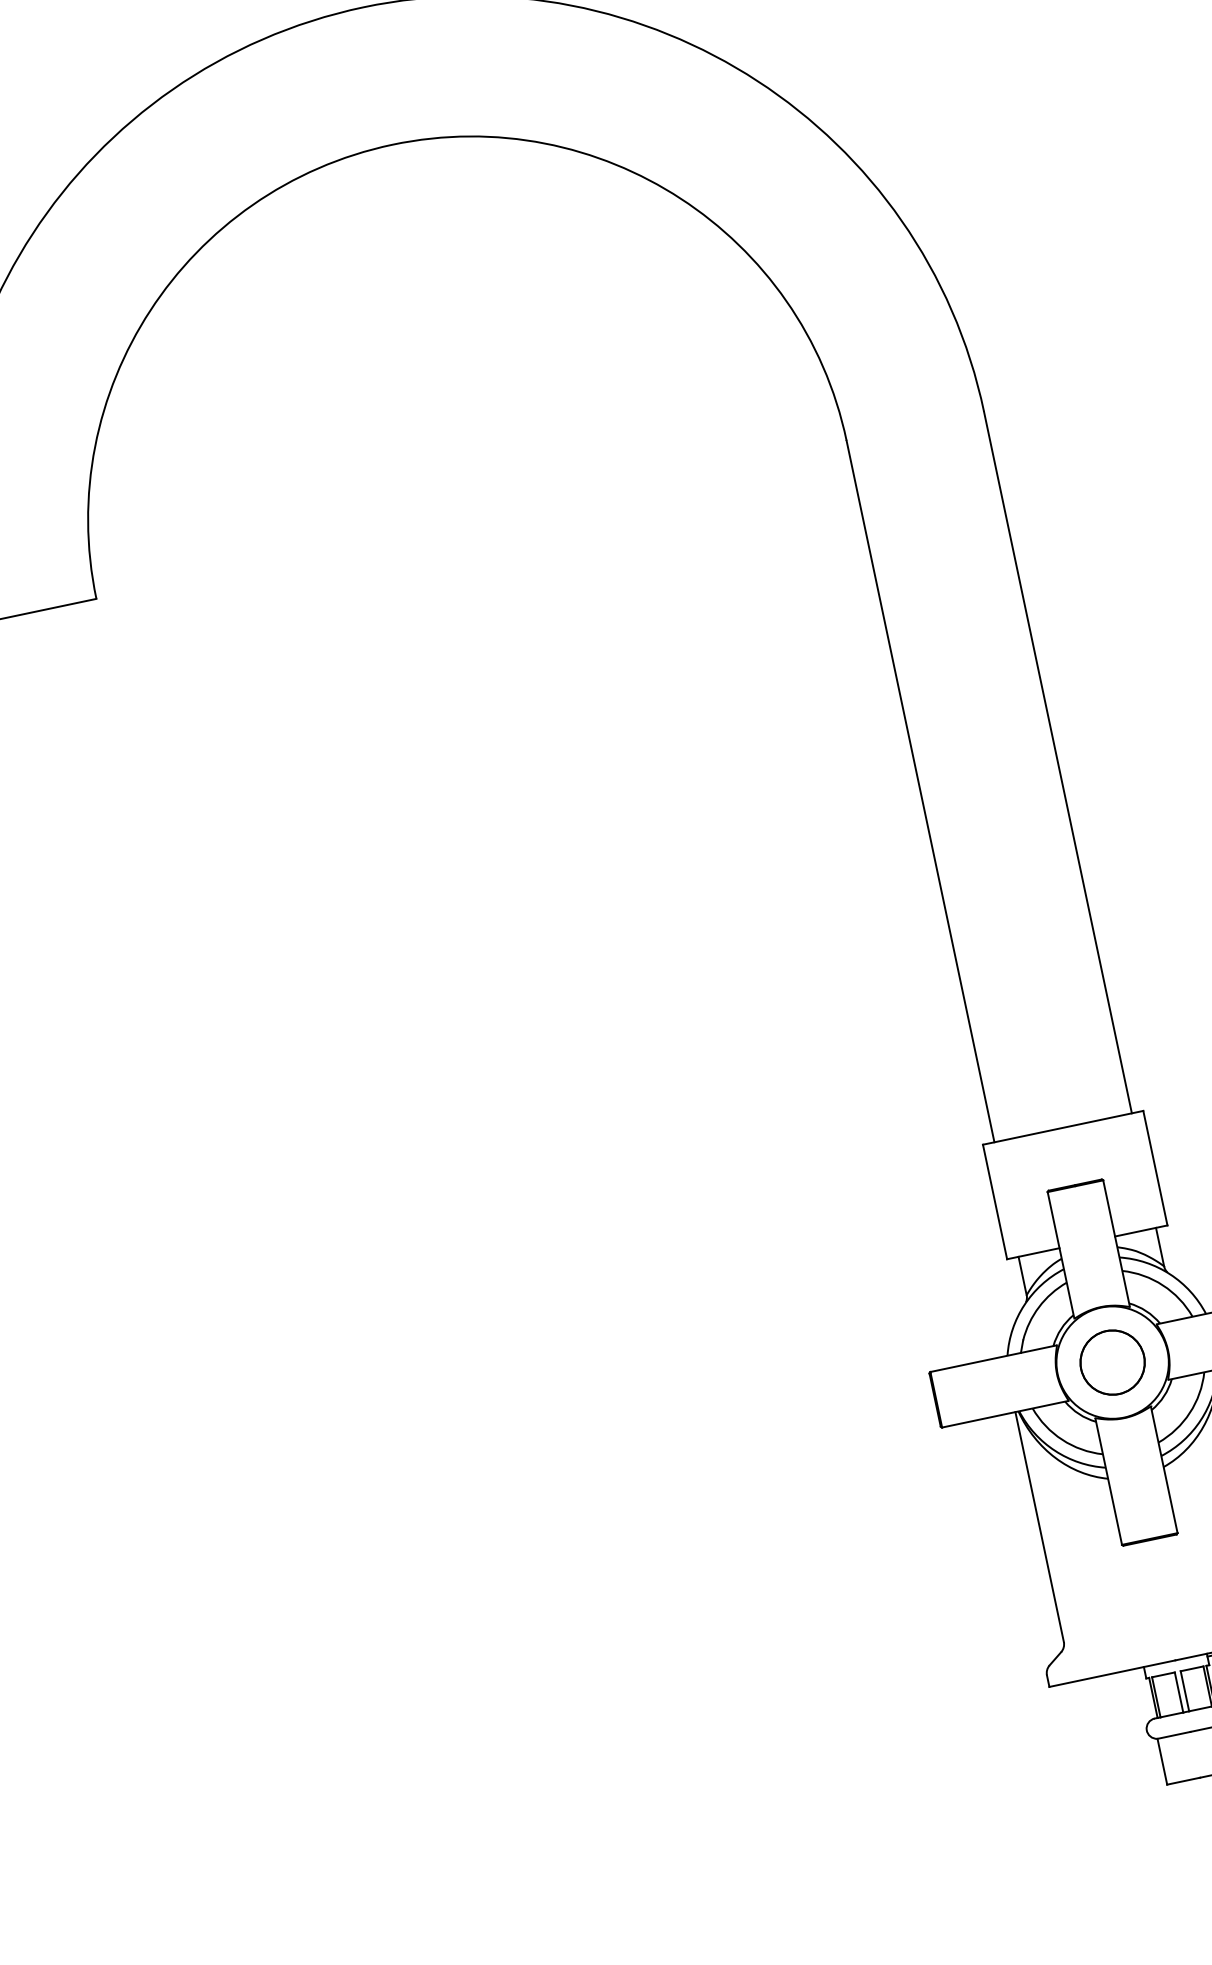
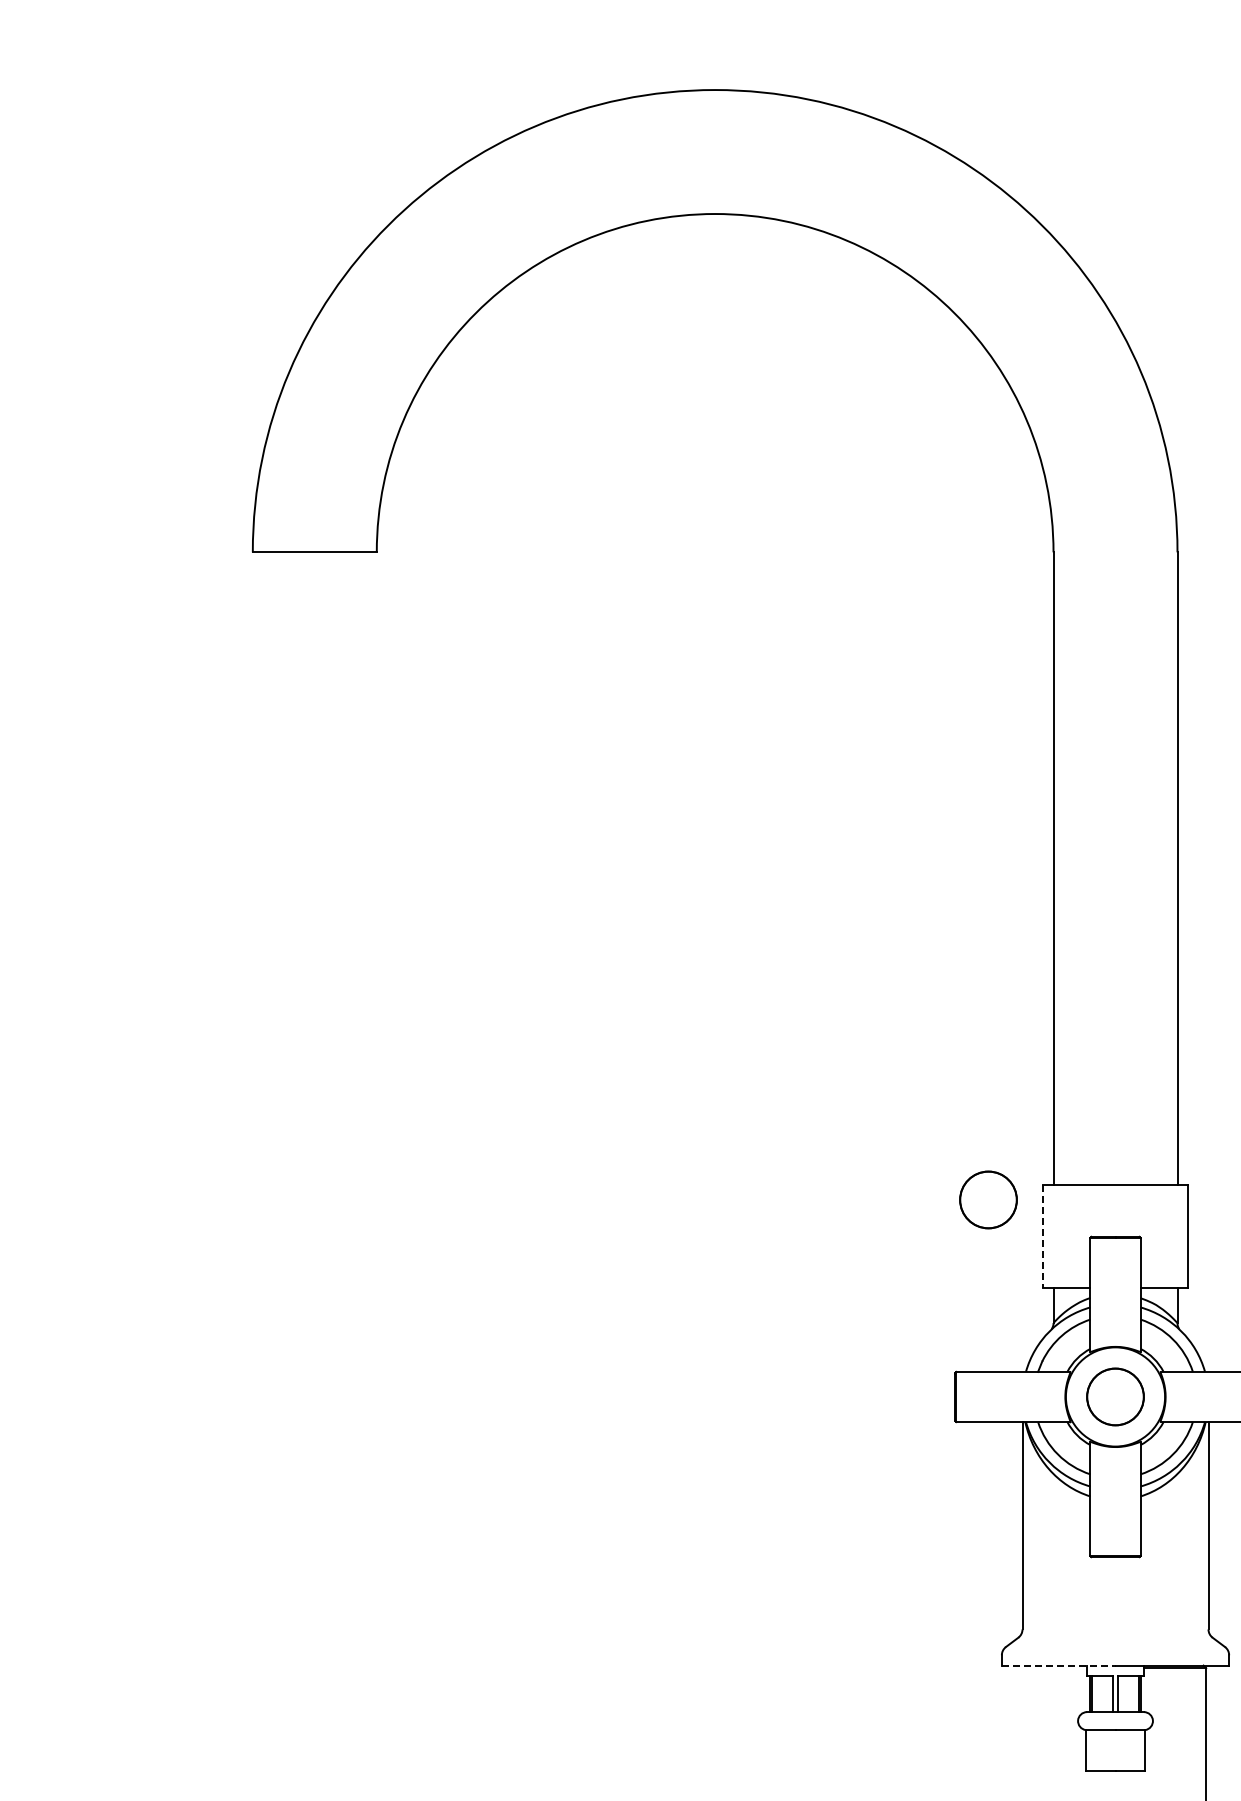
part: (925, 1173) -> (988, 1199), added
line: (995, 1201) -> (1043, 1236), solid -> dashed
line: (1112, 1673) -> (1058, 1665), solid -> dashed

